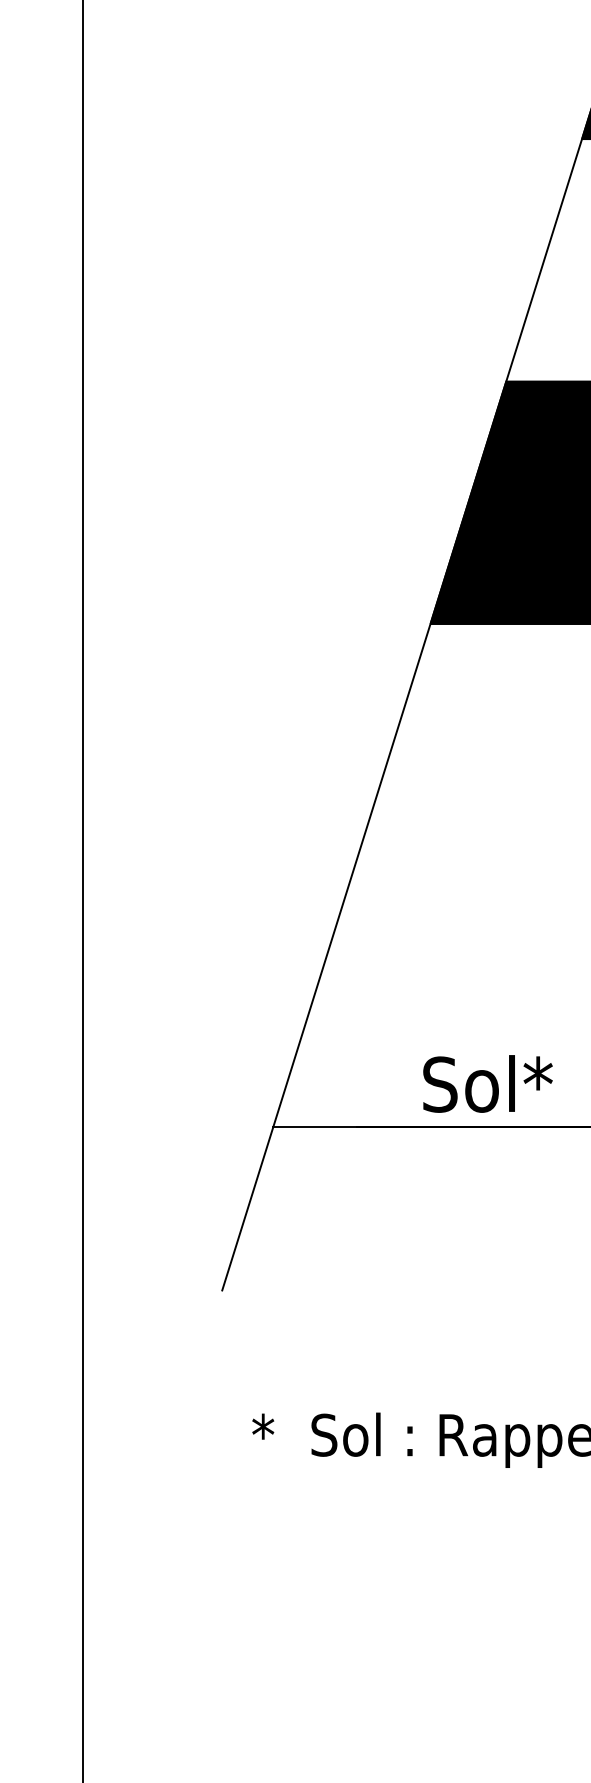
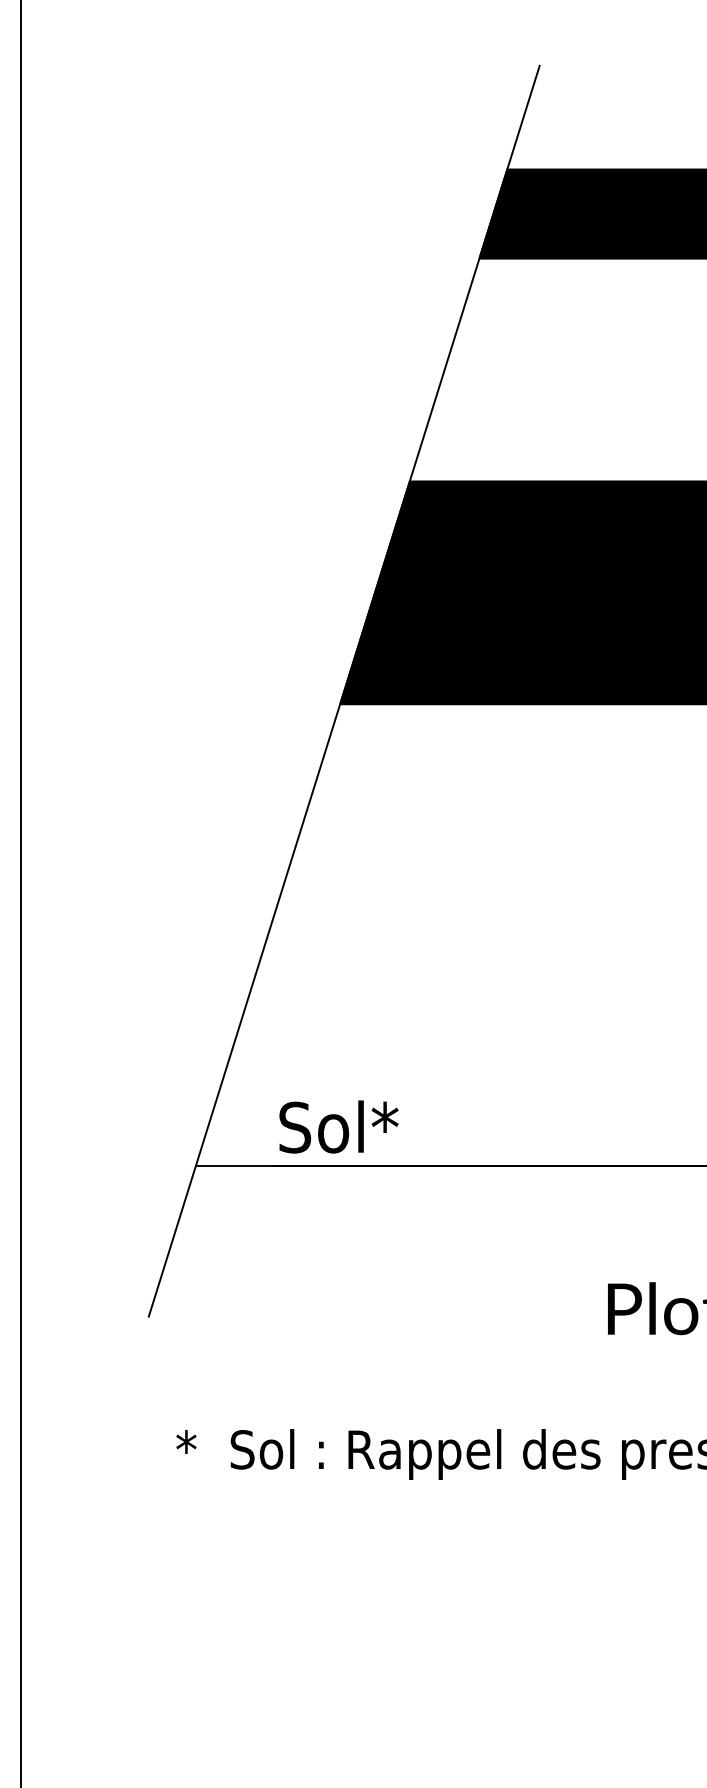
text: (487, 1083) -> (338, 1126), moved

